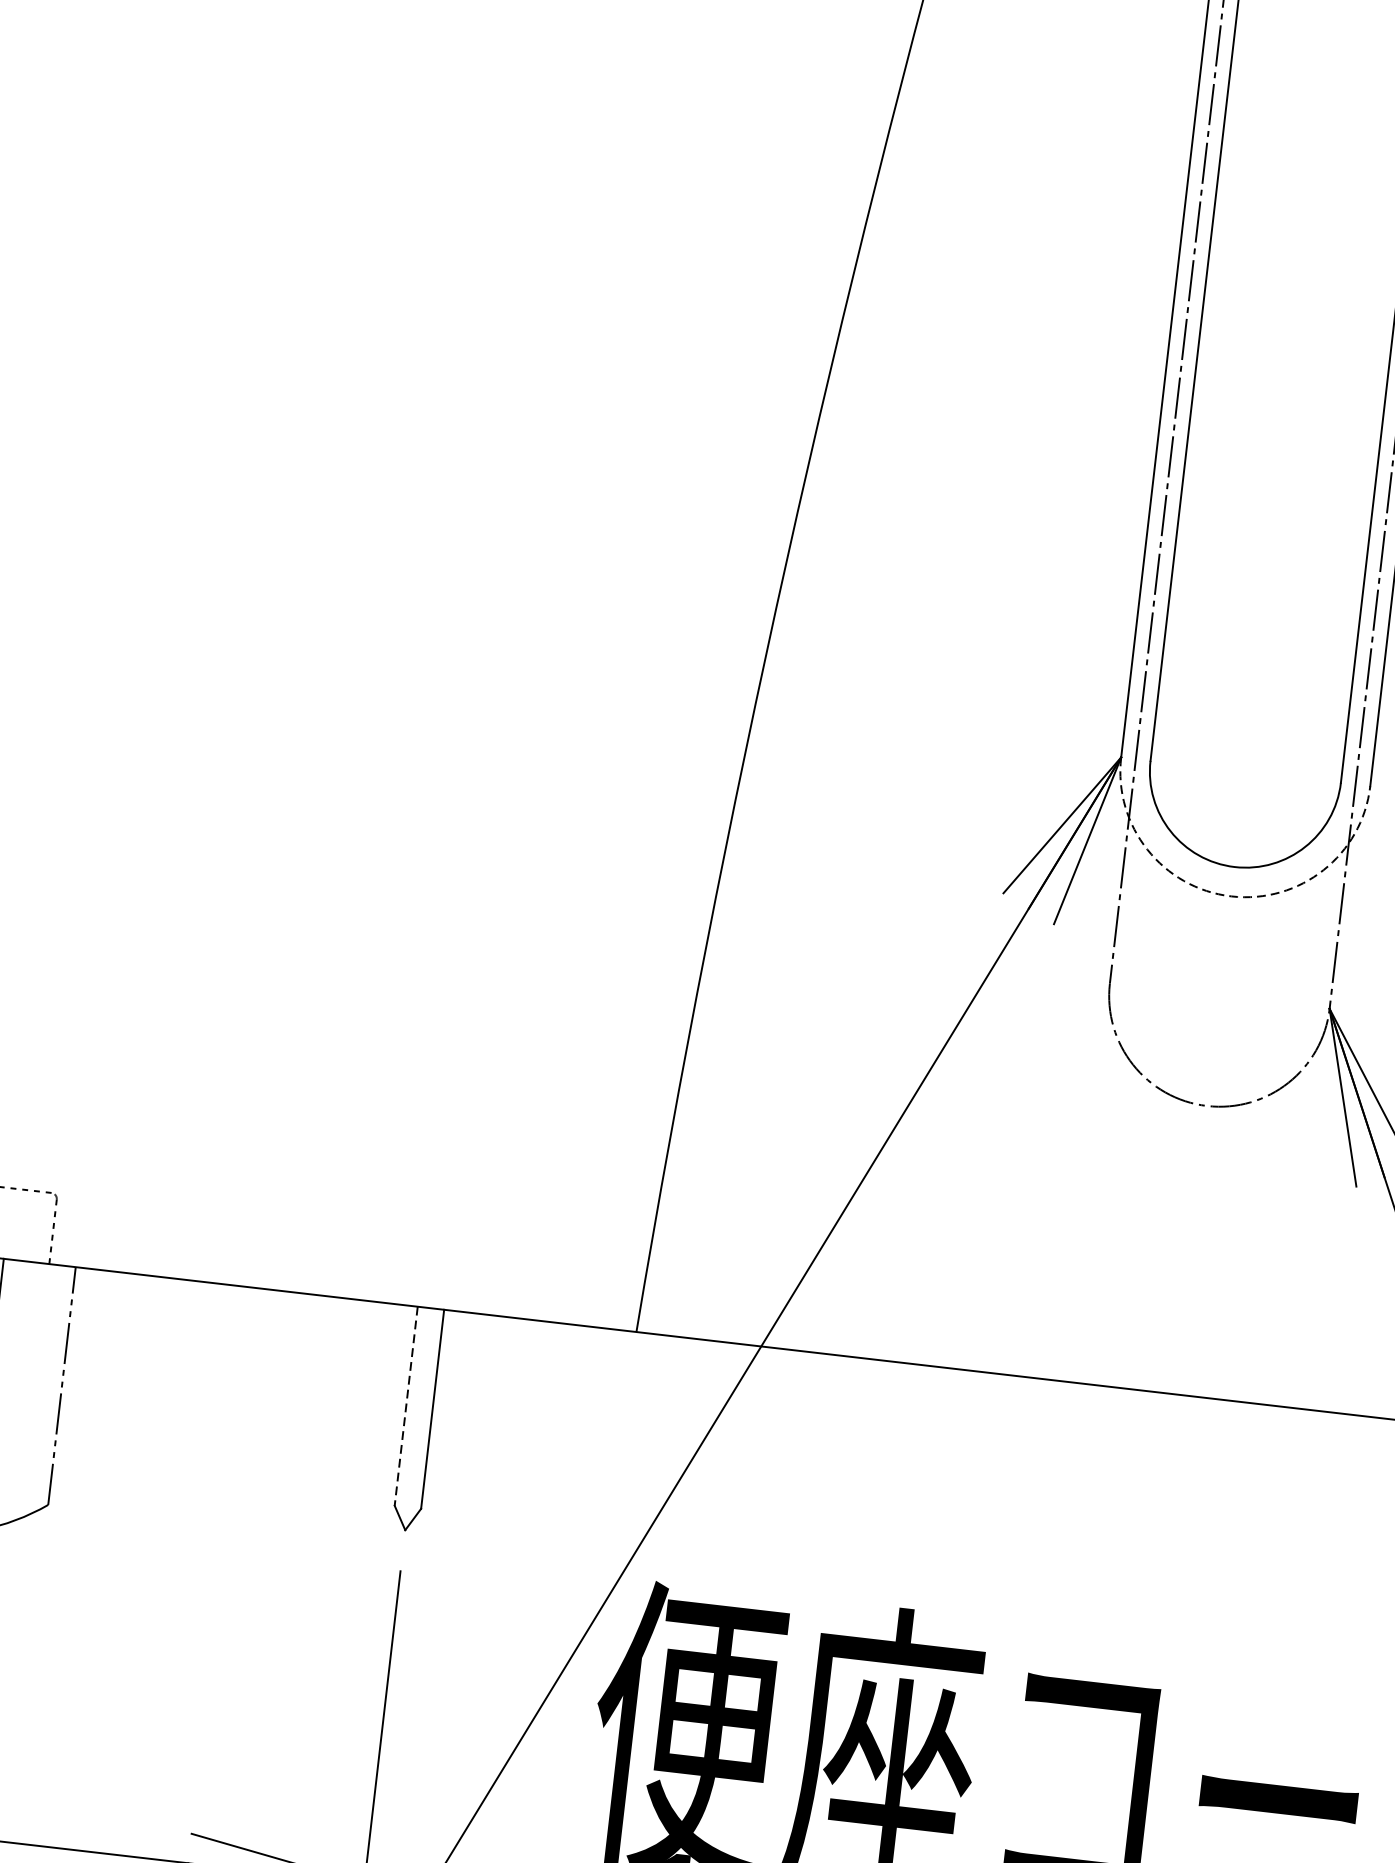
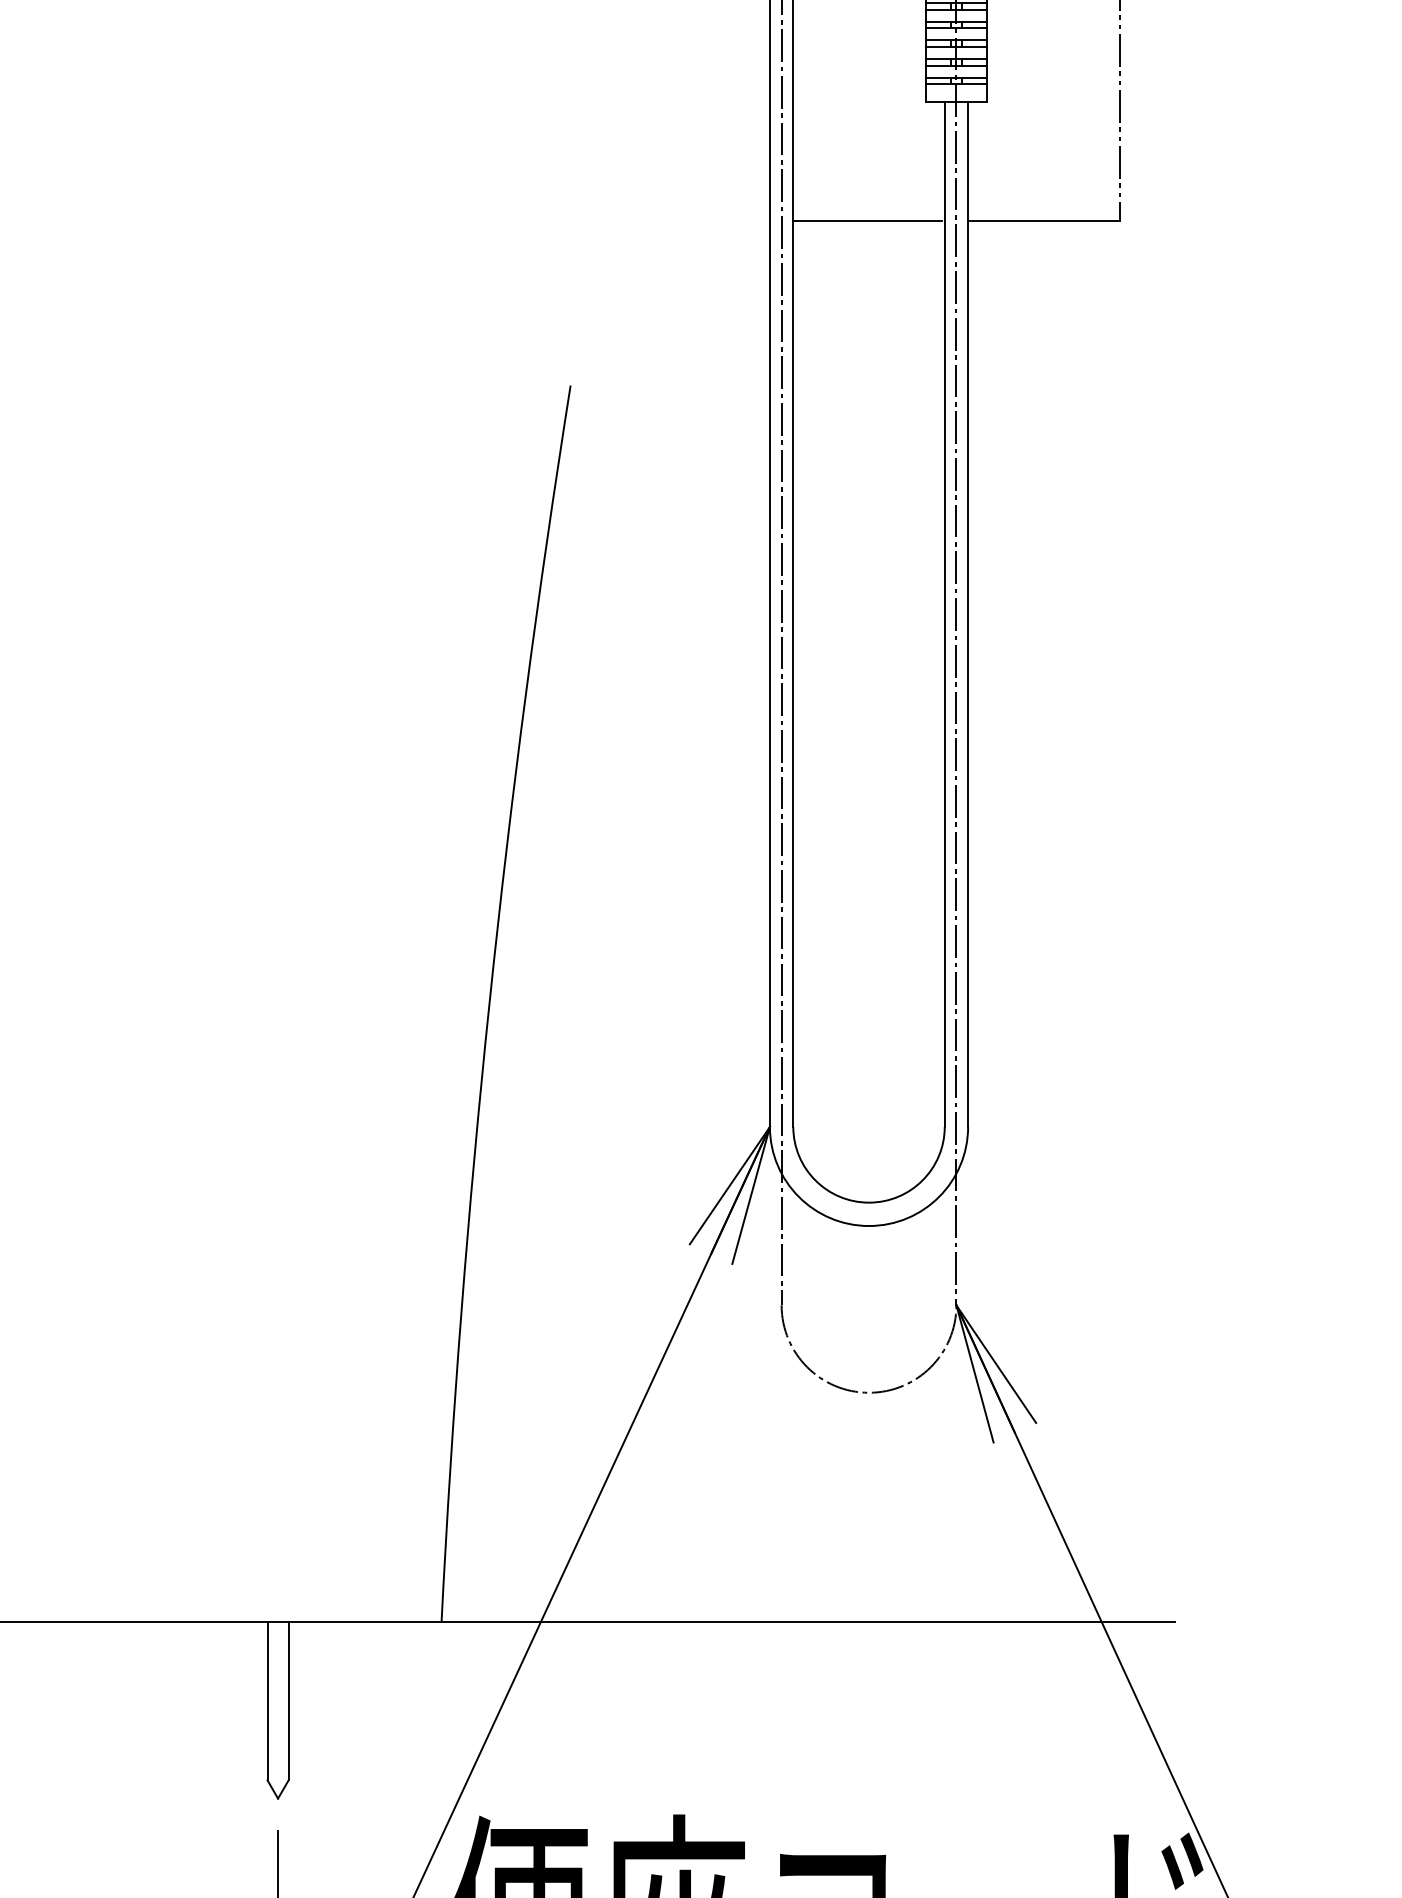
arc: (1231, 897) -> (869, 1226), dashed -> solid
line: (406, 1406) -> (267, 1701), dashed -> solid

